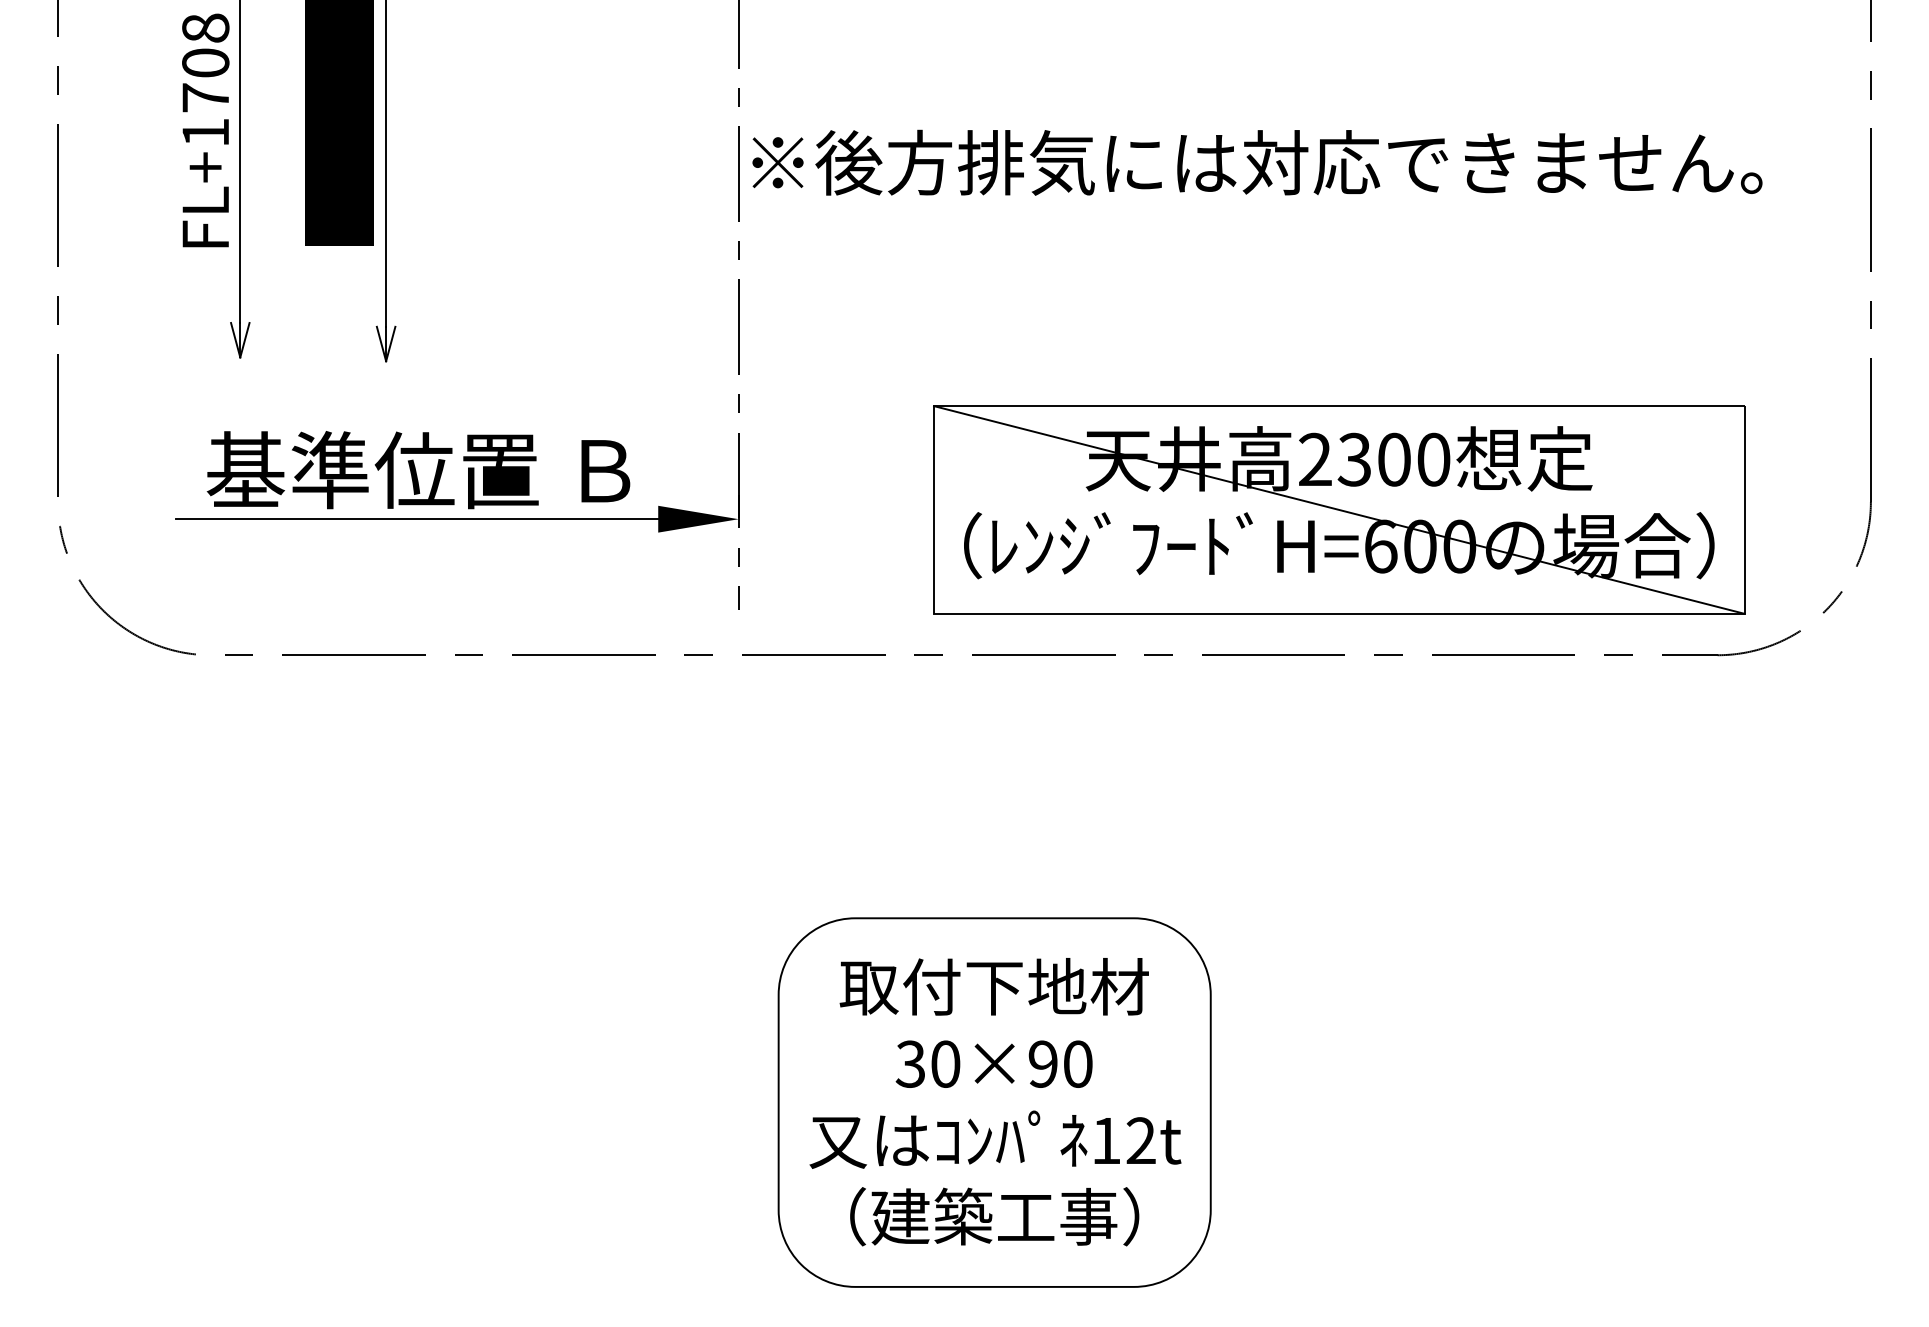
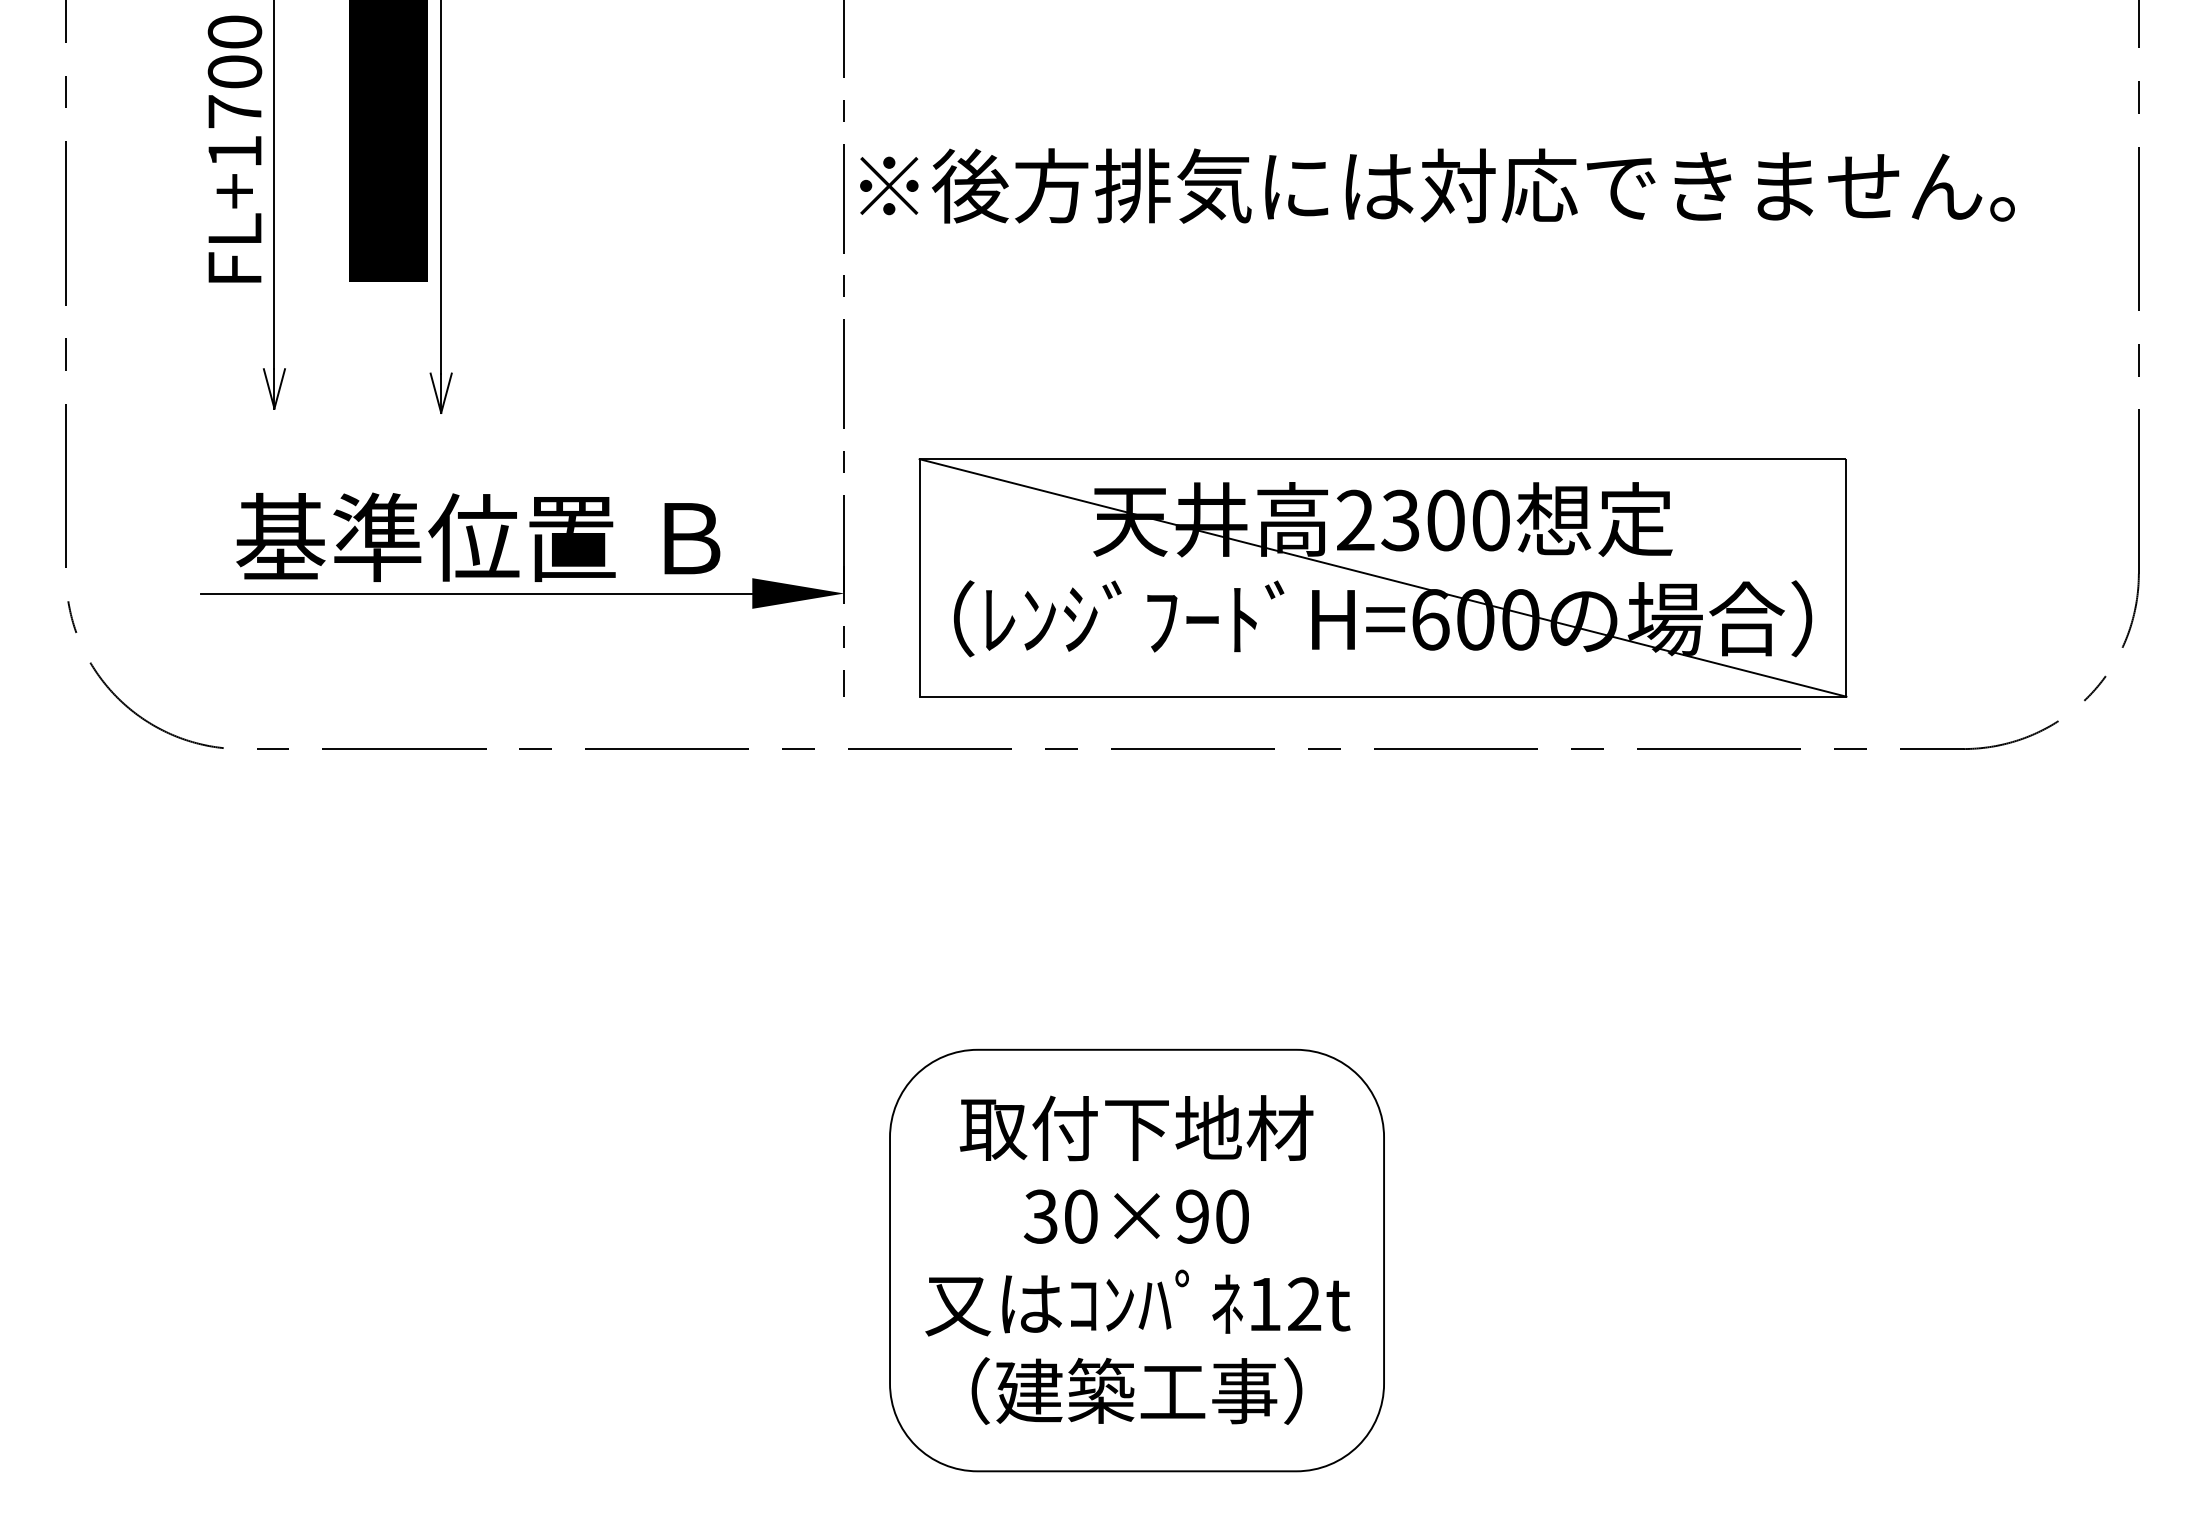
text: (205, 27) -> (234, 31), FL+1708 -> FL+1700
part: (1338, 509) -> (1382, 577), moved

